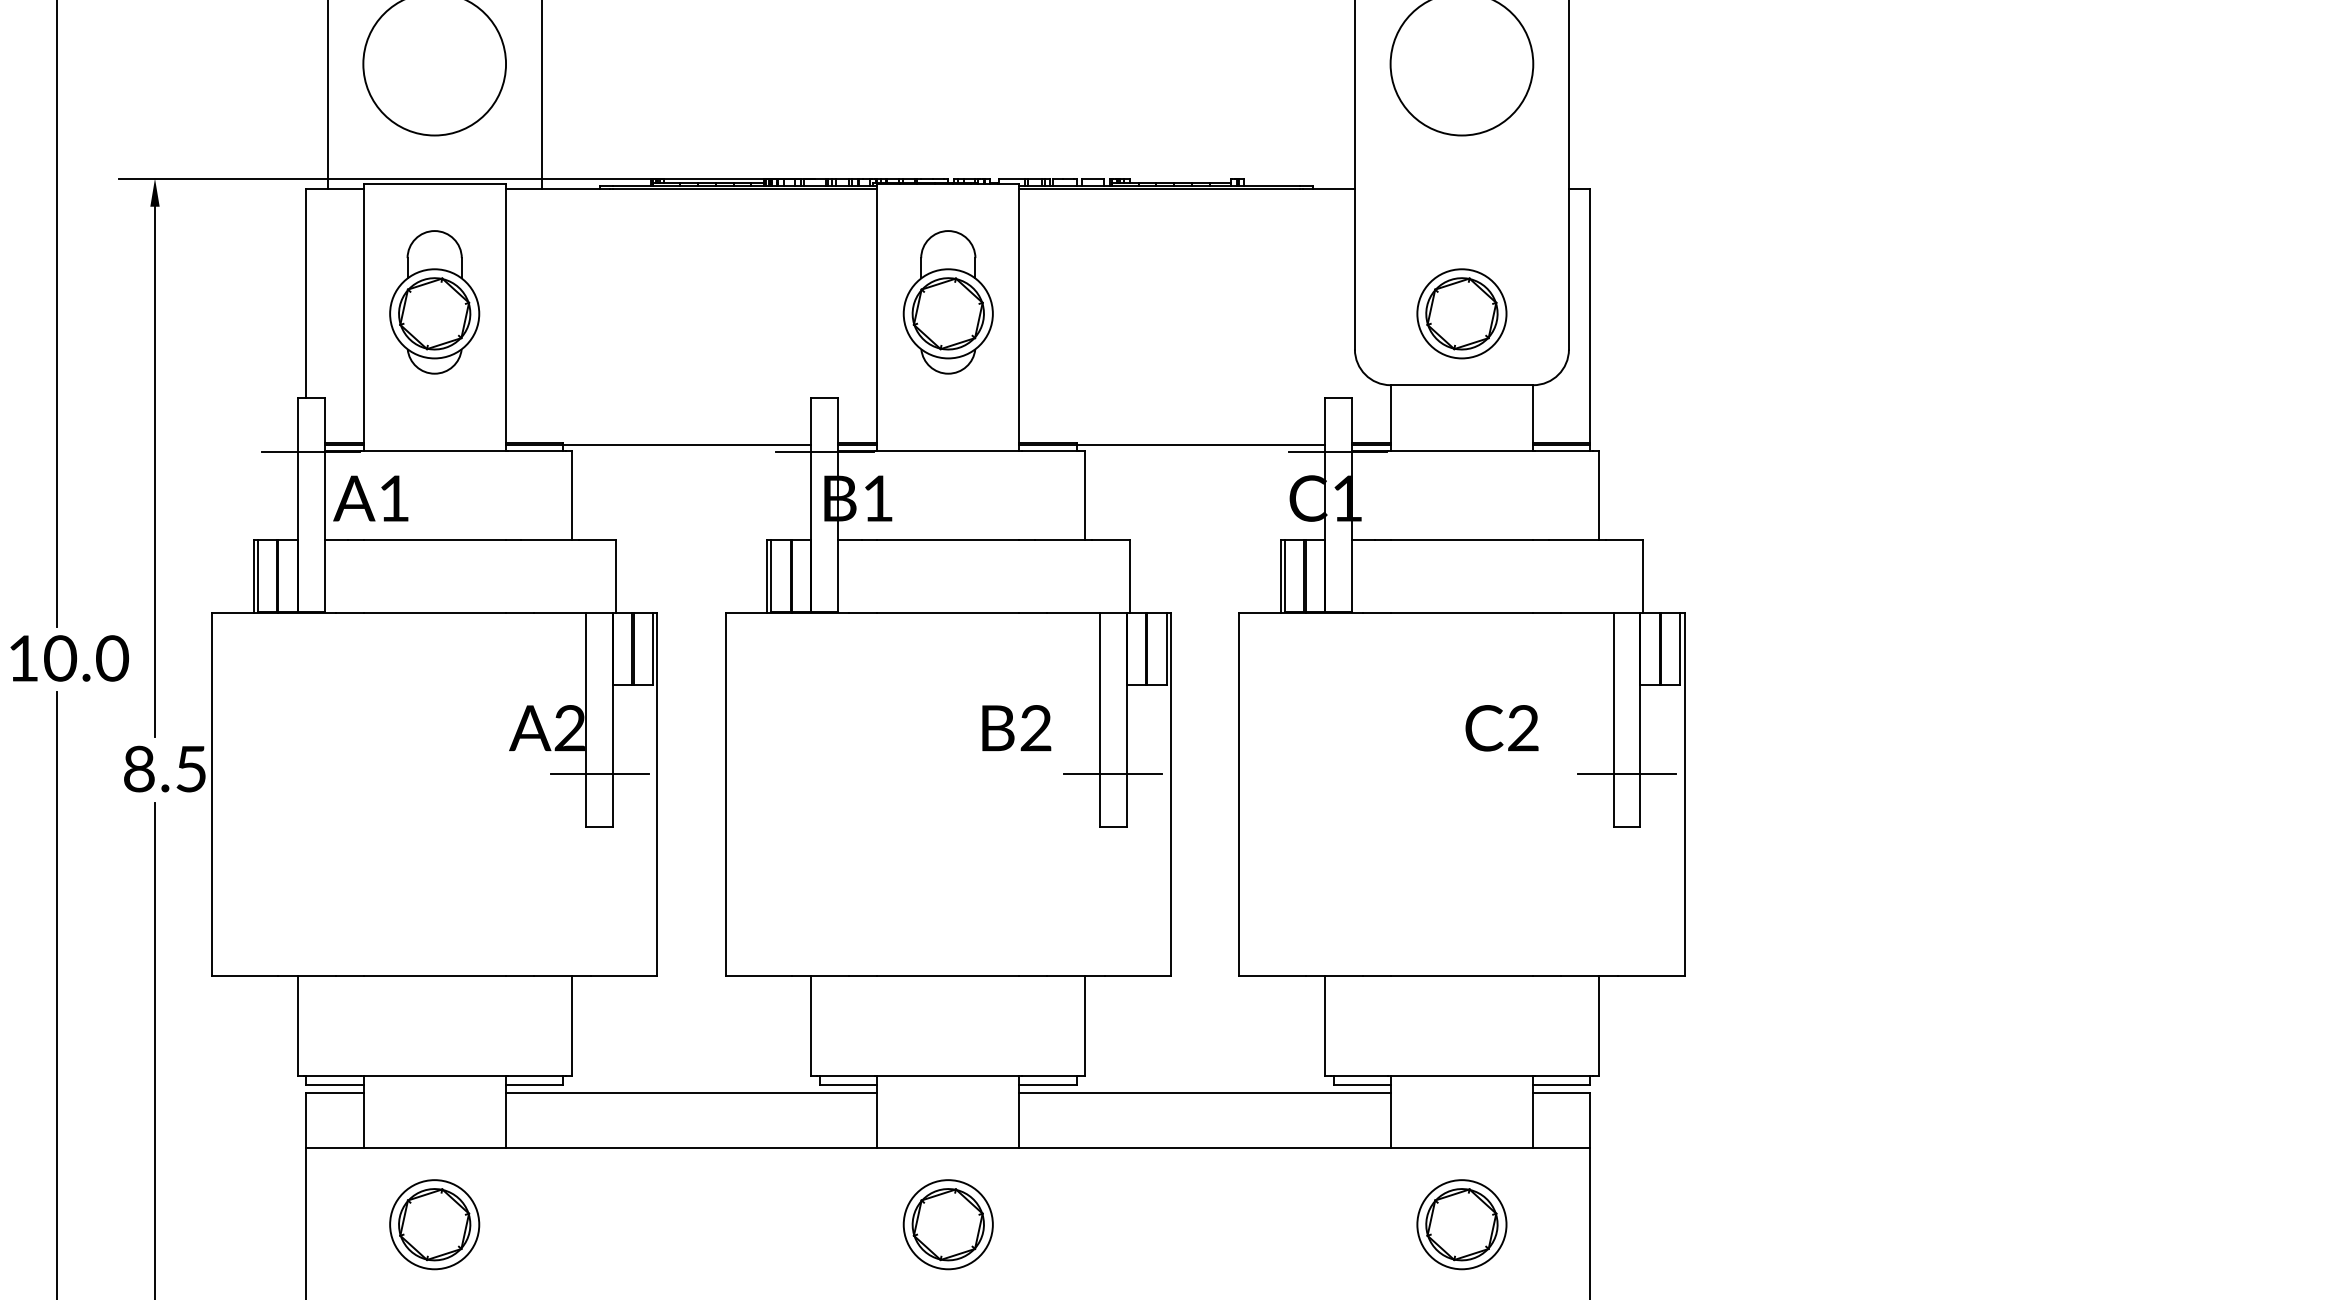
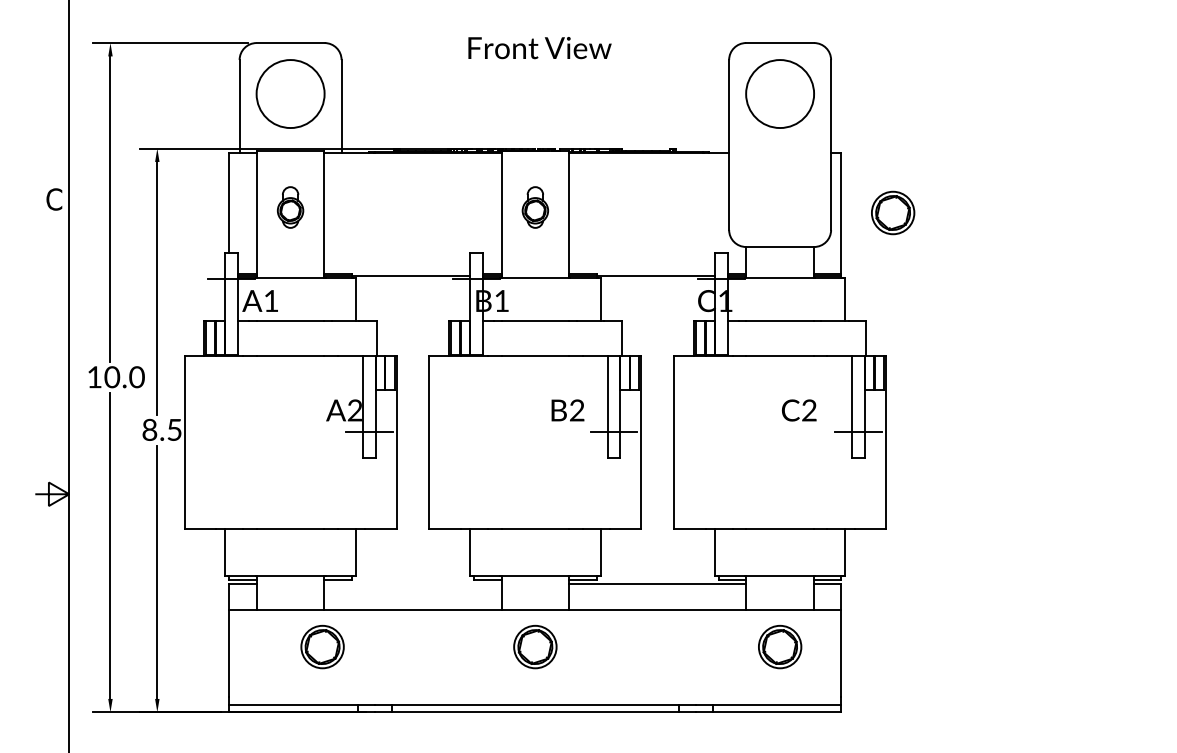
part: (434, 302) -> (290, 207), size x0.6
part: (948, 302) -> (535, 207), size x0.6
part: (1462, 312) -> (893, 212), moved
line: (690, 1093) -> (412, 584), removed
part: (434, 1223) -> (322, 646), moved

